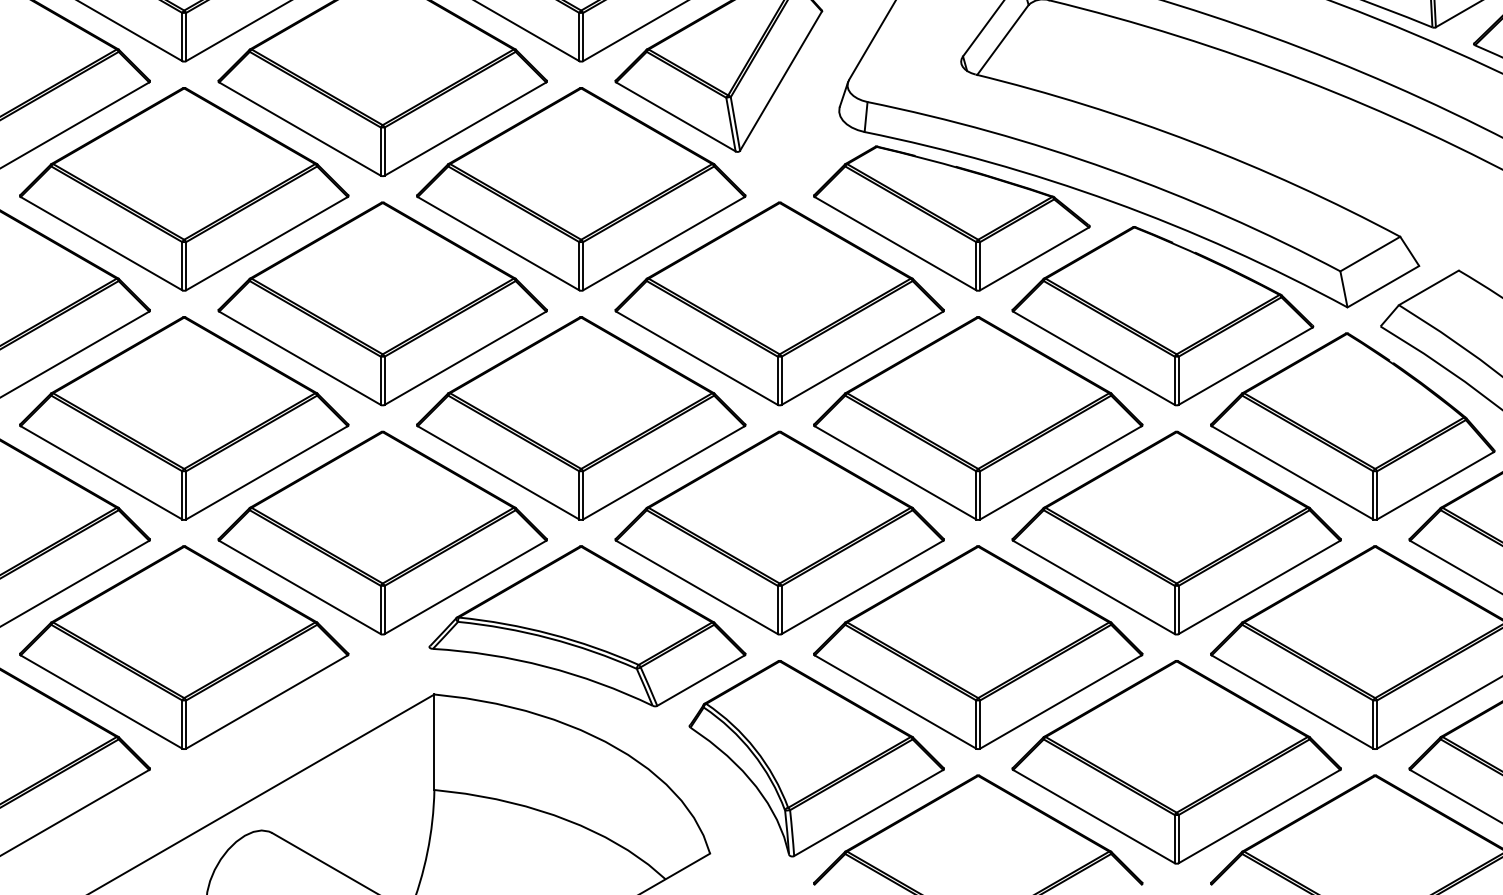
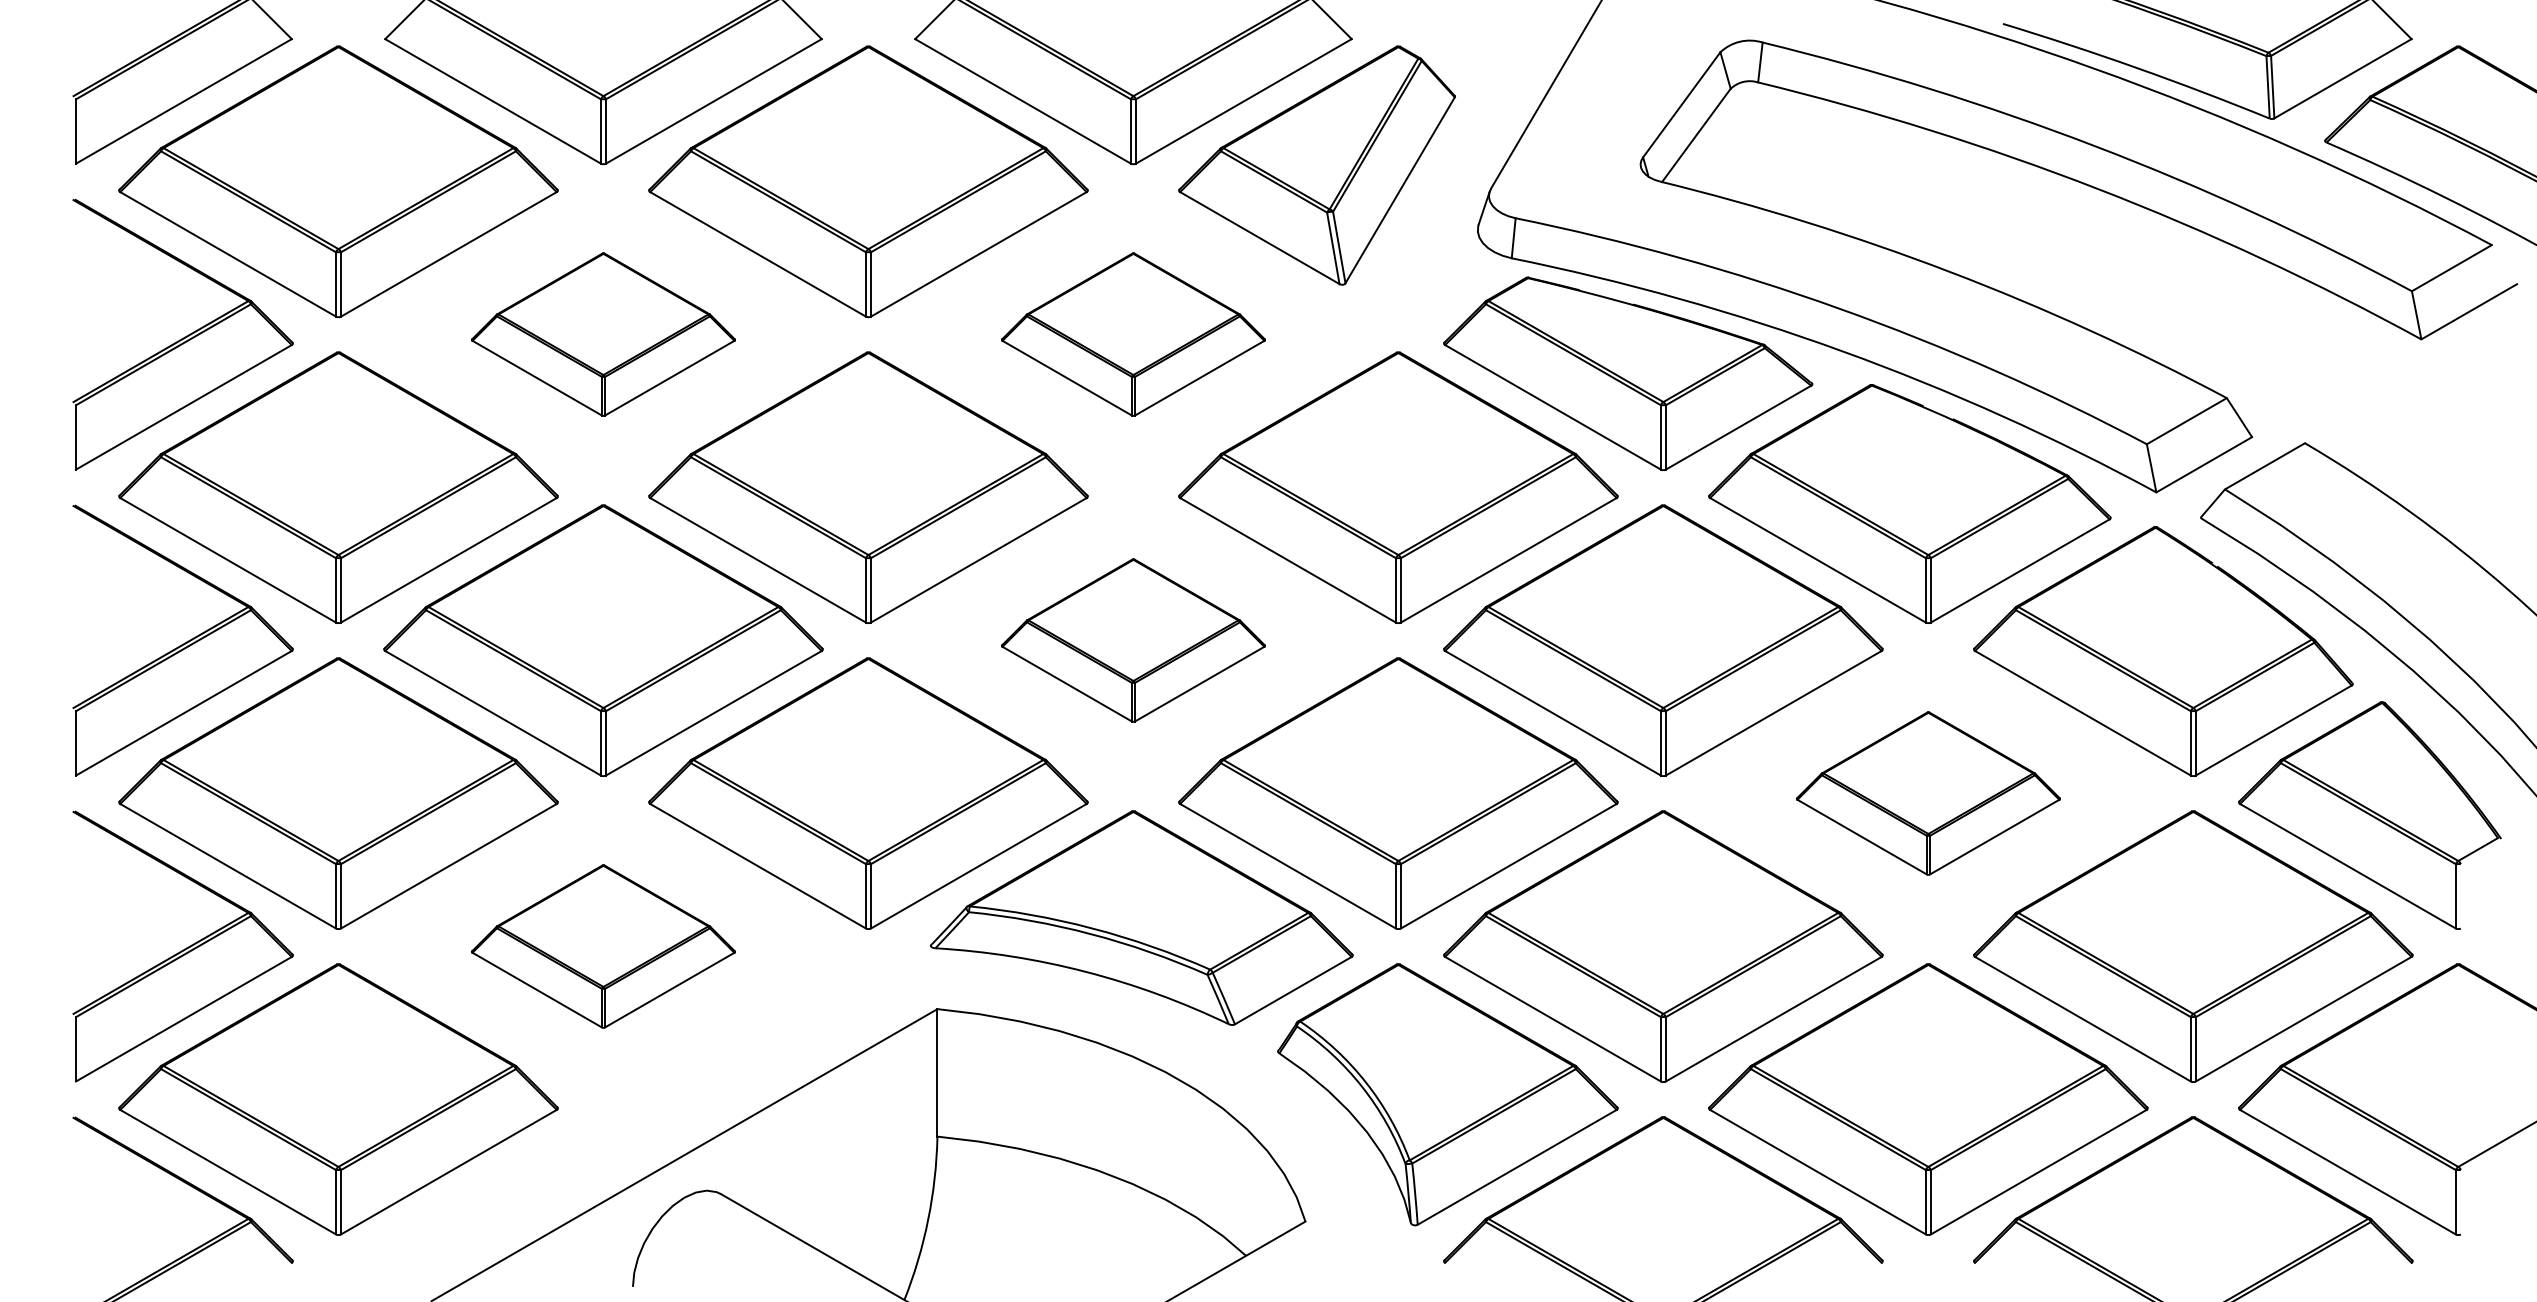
part: (184, 189) -> (603, 334), size x0.6
part: (581, 189) -> (1133, 334), size x0.6
part: (581, 418) -> (1133, 640), size x0.6
part: (1176, 532) -> (1928, 793), size x0.6
part: (184, 647) -> (603, 946), size x0.6

